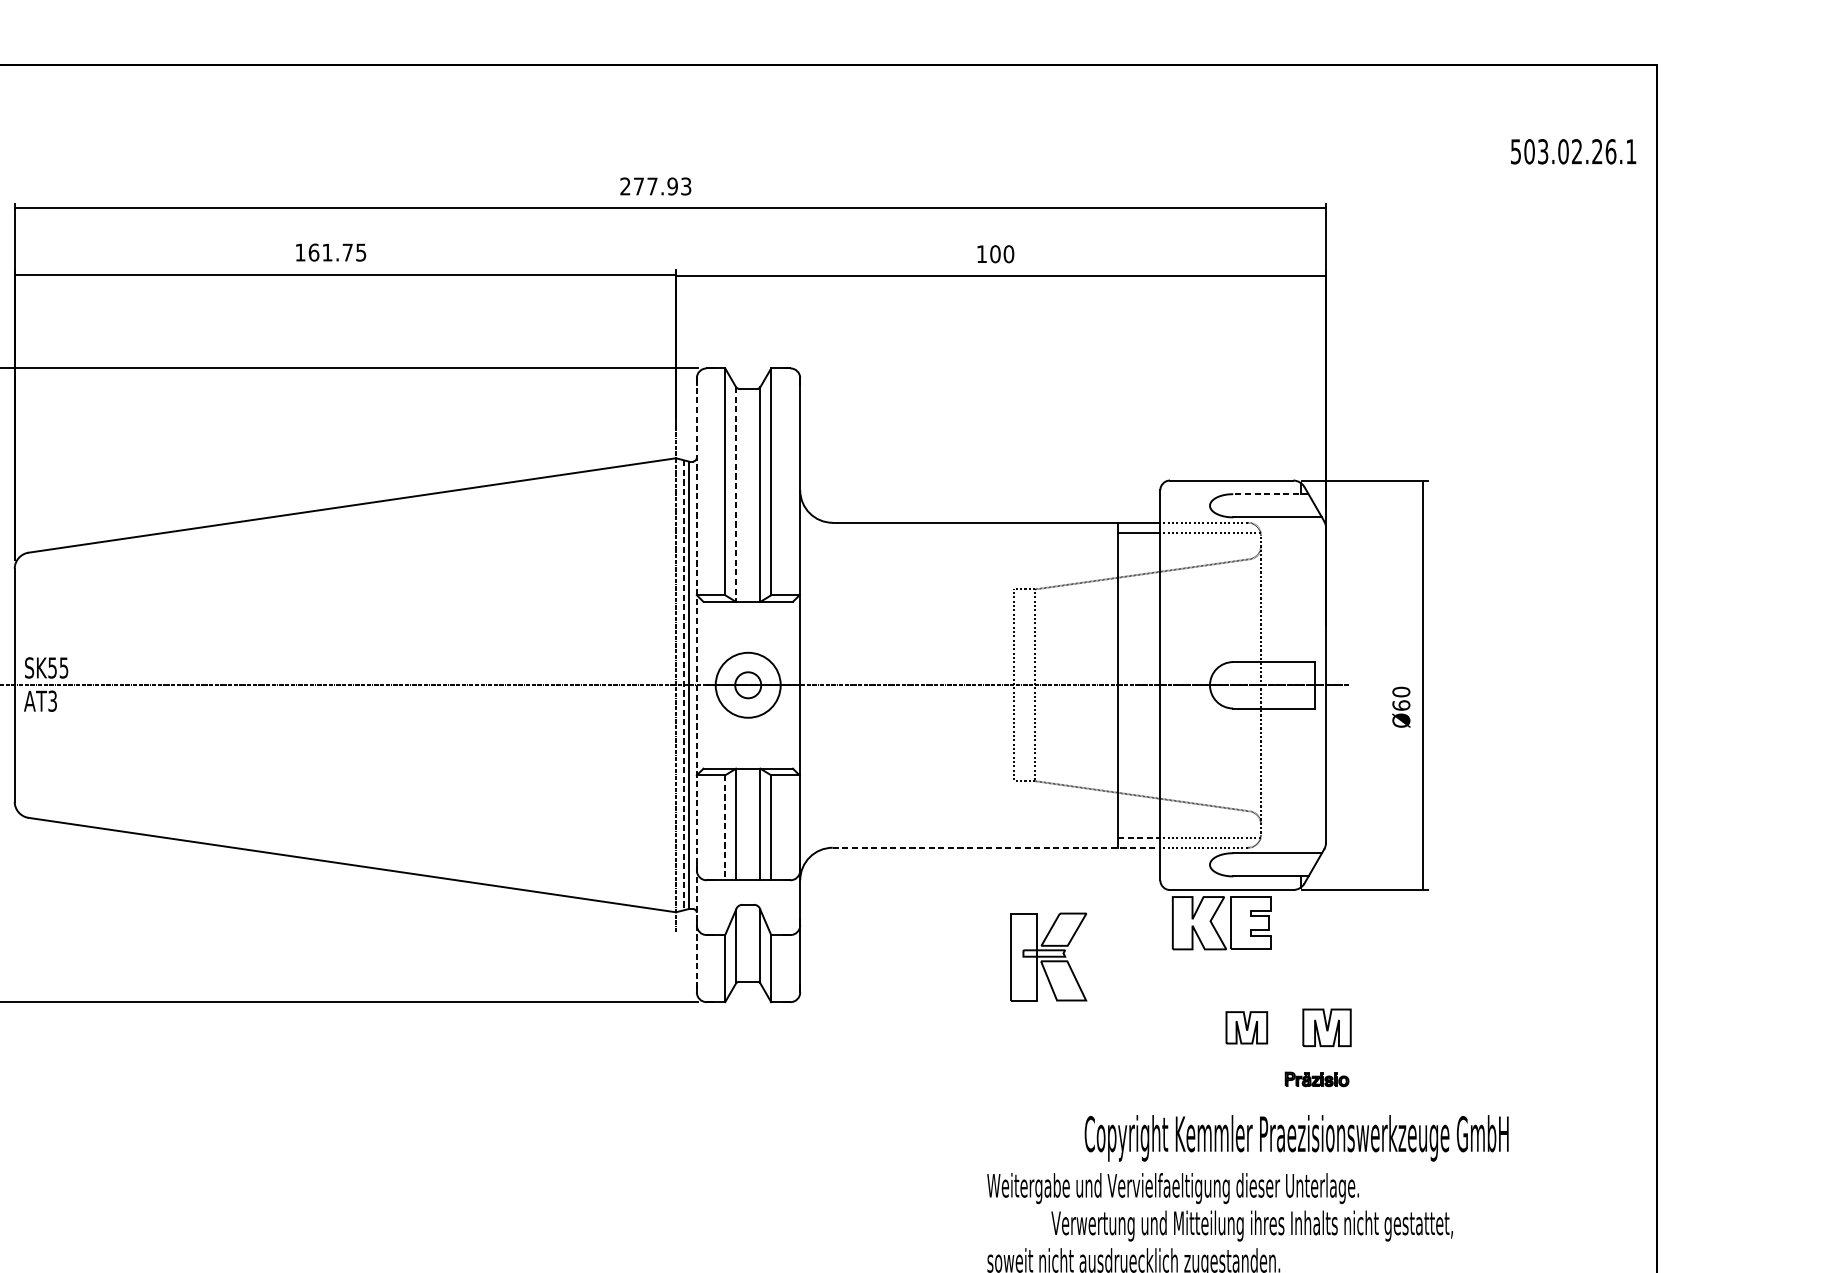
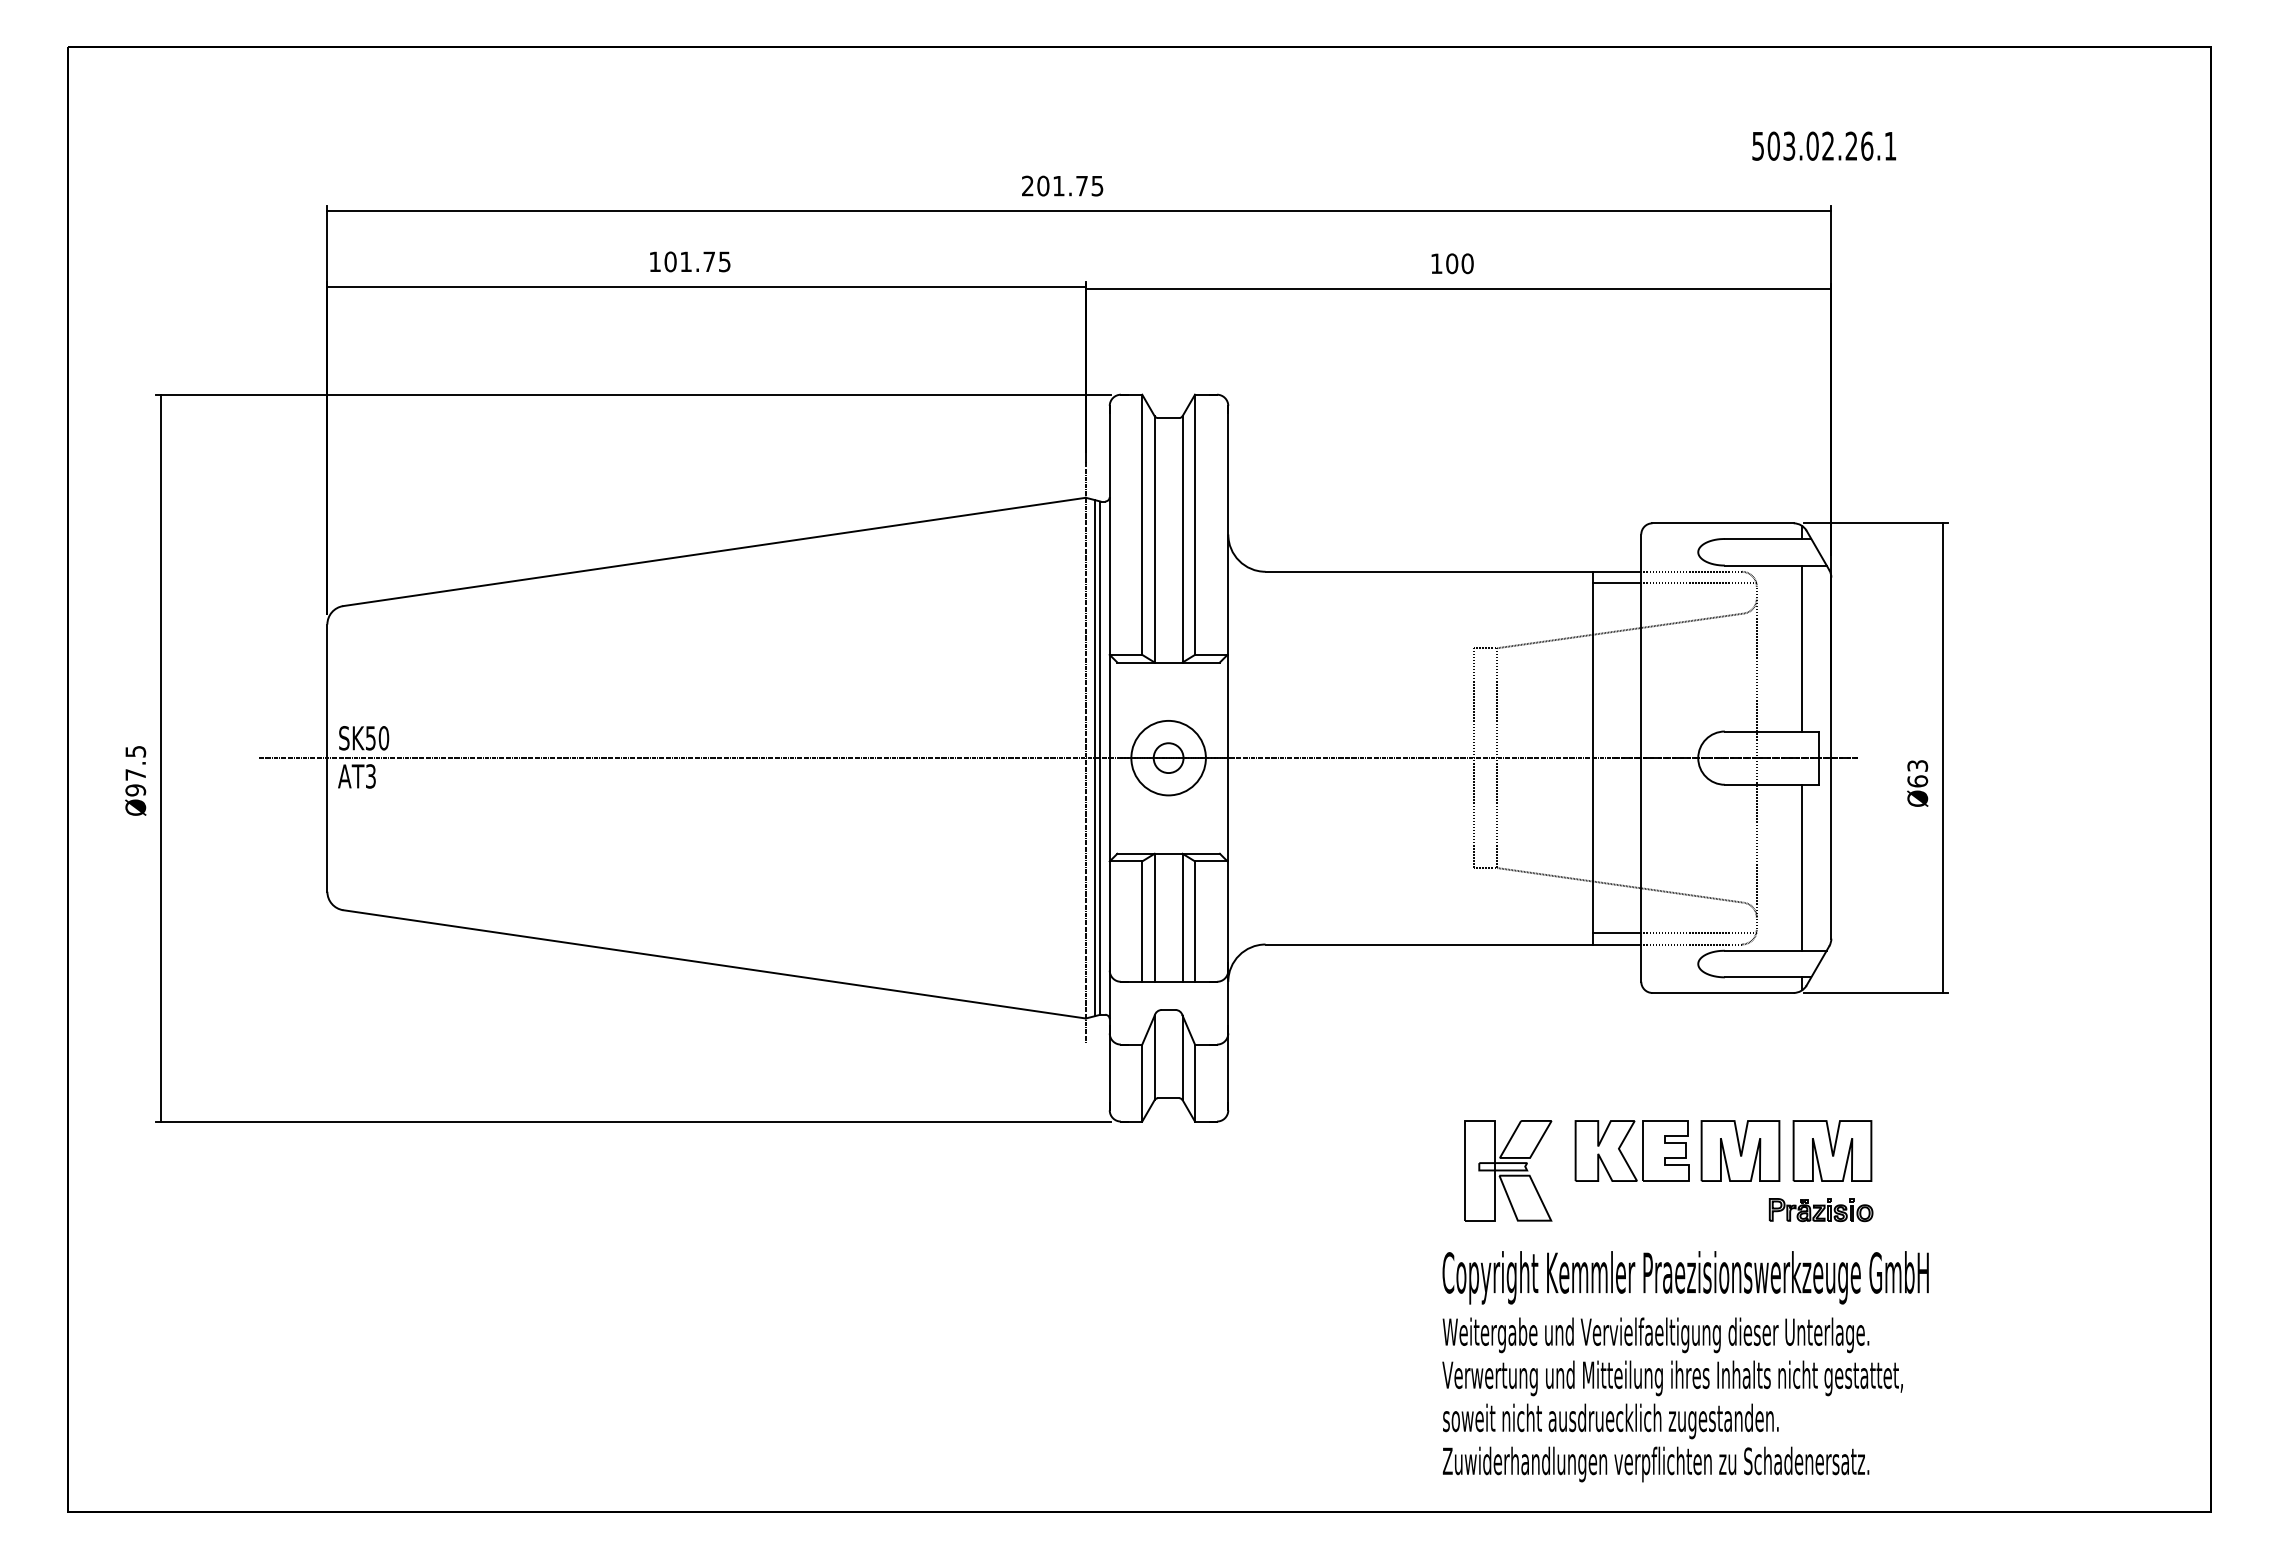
text: (1572, 151) -> (1823, 145), moved
text: (662, 185) -> (1070, 185), 277.93 -> 201.75
text: (313, 252) -> (670, 261), 161.75 -> 101.75
line: (1270, 493) -> (1767, 538), dashed -> solid
line: (735, 494) -> (1154, 539), dashed -> solid
line: (1300, 589) -> (1802, 648), added
text: (63, 668) -> (383, 738), SK55 -> SK50
line: (683, 685) -> (1094, 758), dashed -> solid
line: (696, 685) -> (1109, 758), dashed -> solid
text: (1401, 691) -> (1917, 765), Ø60 -> Ø63
line: (1300, 780) -> (1802, 867), added
line: (725, 828) -> (1142, 922), dashed -> solid
line: (1139, 838) -> (1617, 933), dashed -> solid
line: (996, 847) -> (1453, 944), dashed -> solid
part: (1214, 926) -> (1623, 1154), moved
part: (1048, 956) -> (1508, 1170), moved
part: (1246, 1027) -> (1740, 1150), size x1.67
part: (1327, 1027) -> (1832, 1150), size x1.43
part: (1316, 1079) -> (1820, 1210), size x1.43
text: (1296, 1138) -> (1685, 1277), moved
text: (1252, 1226) -> (1672, 1378), moved

